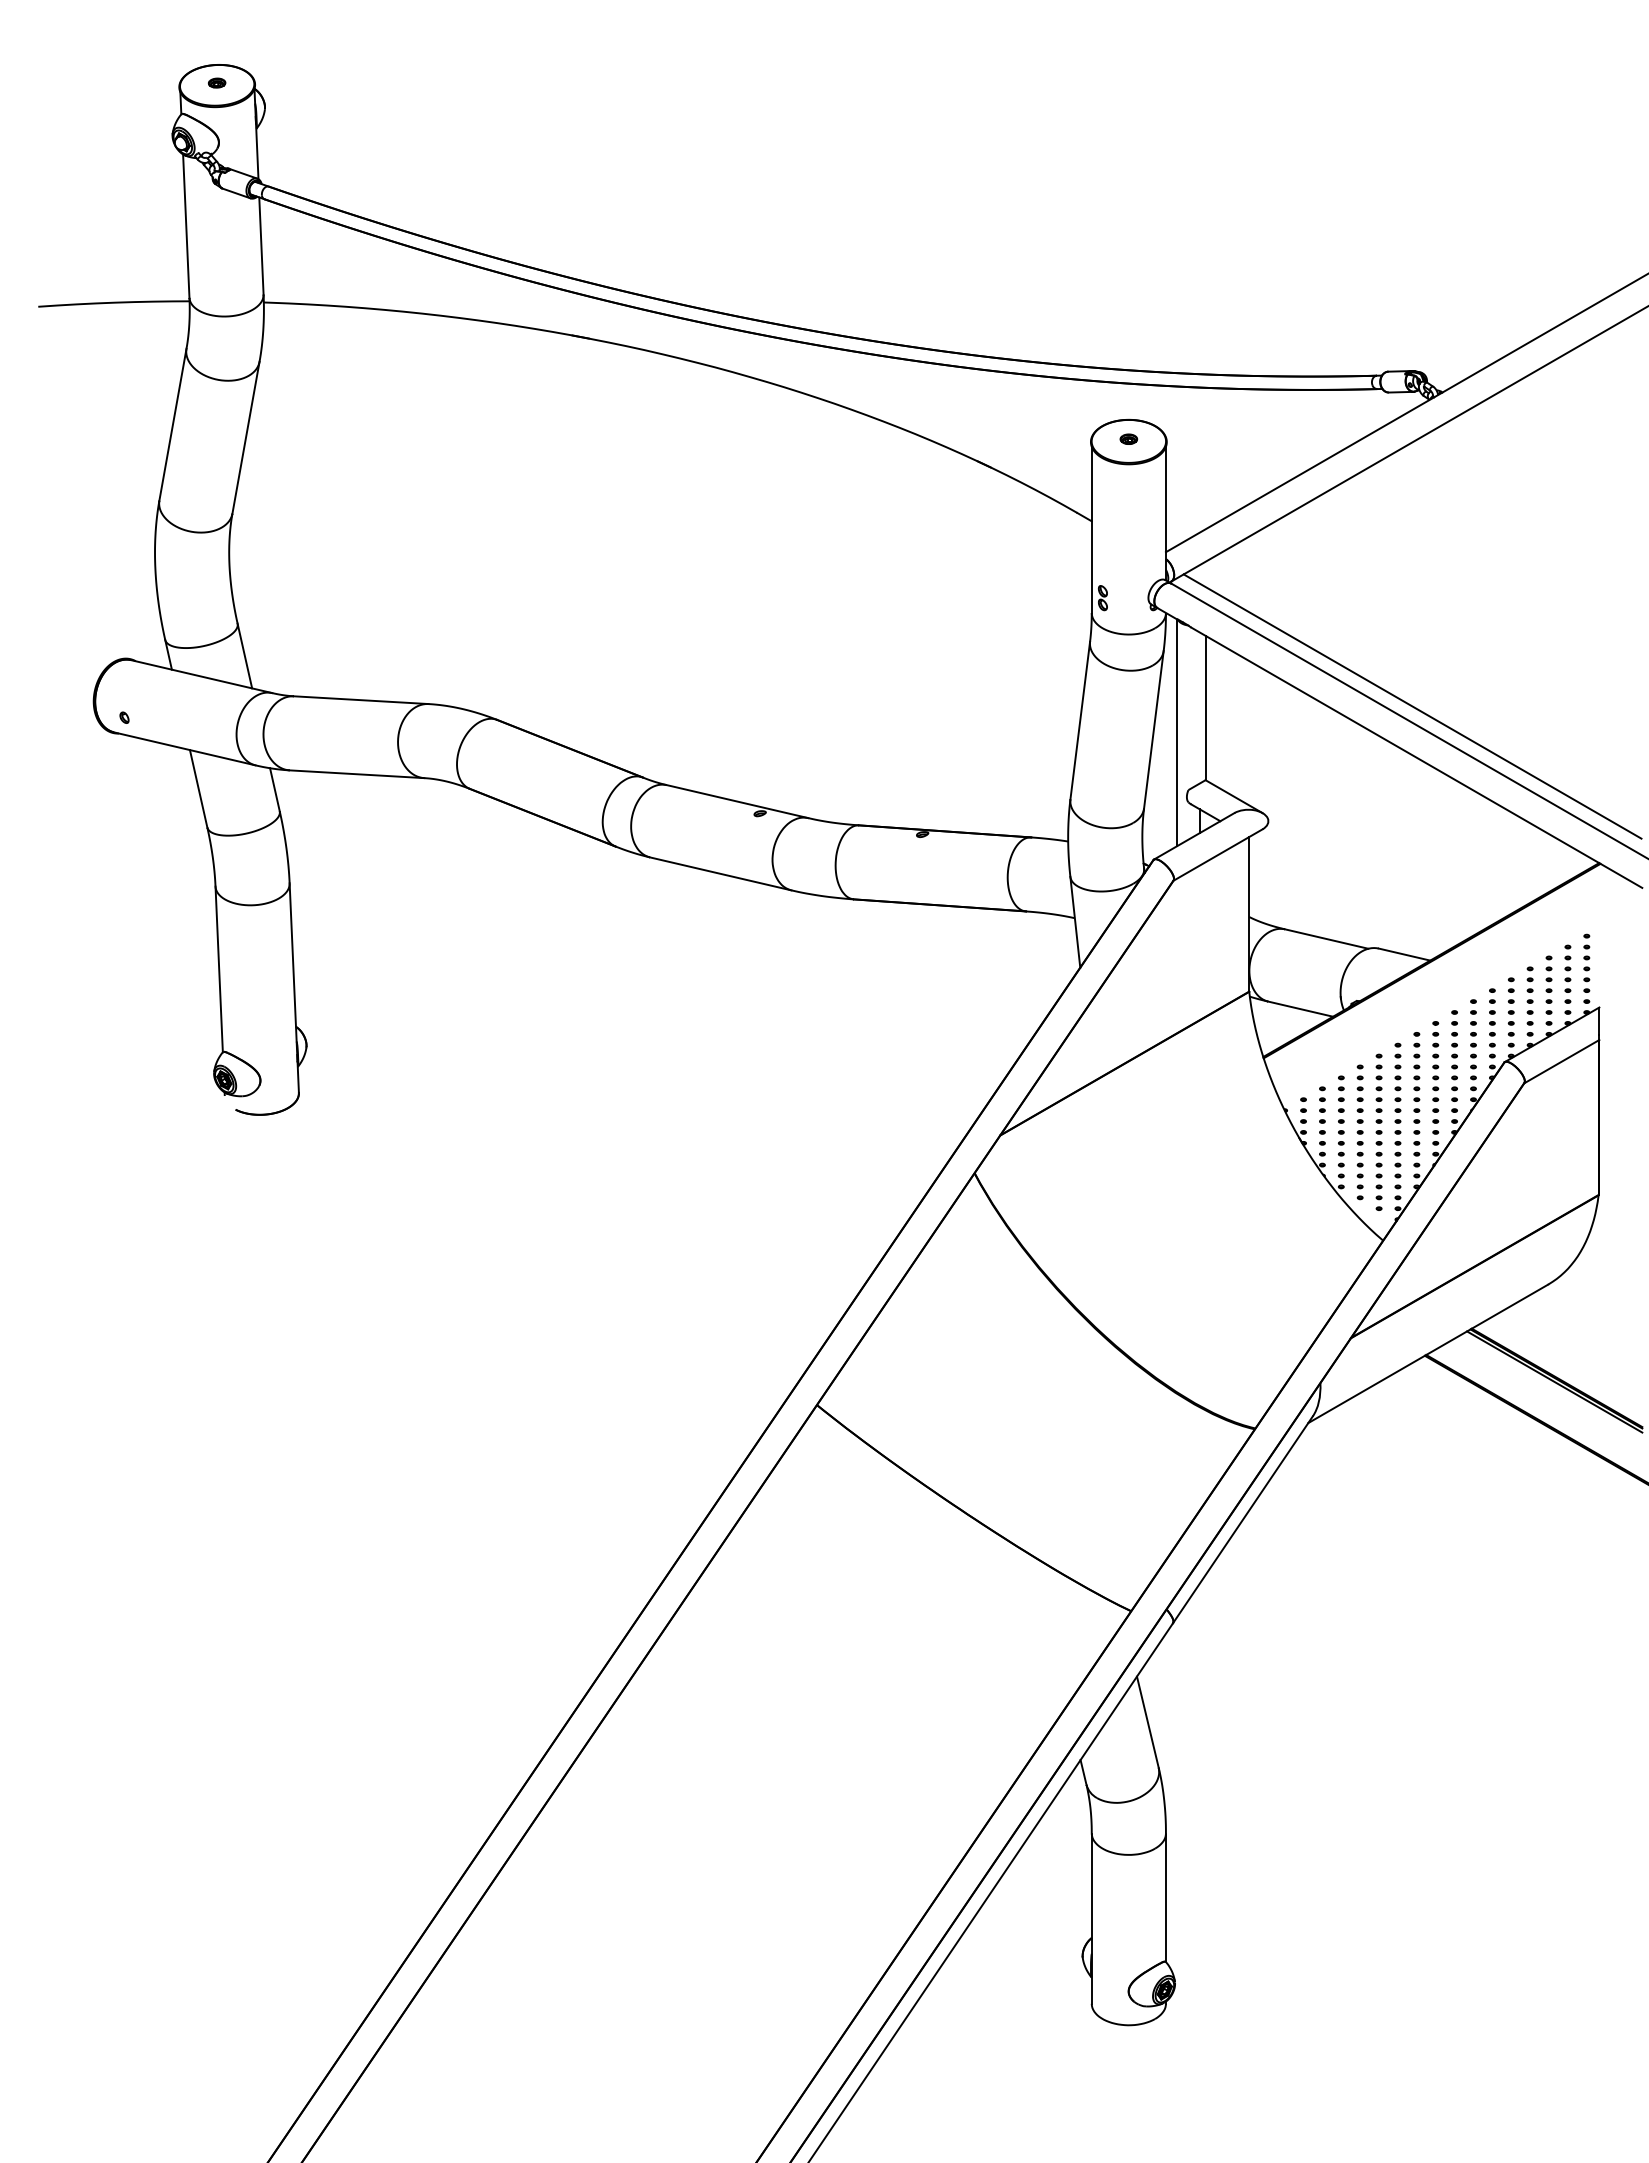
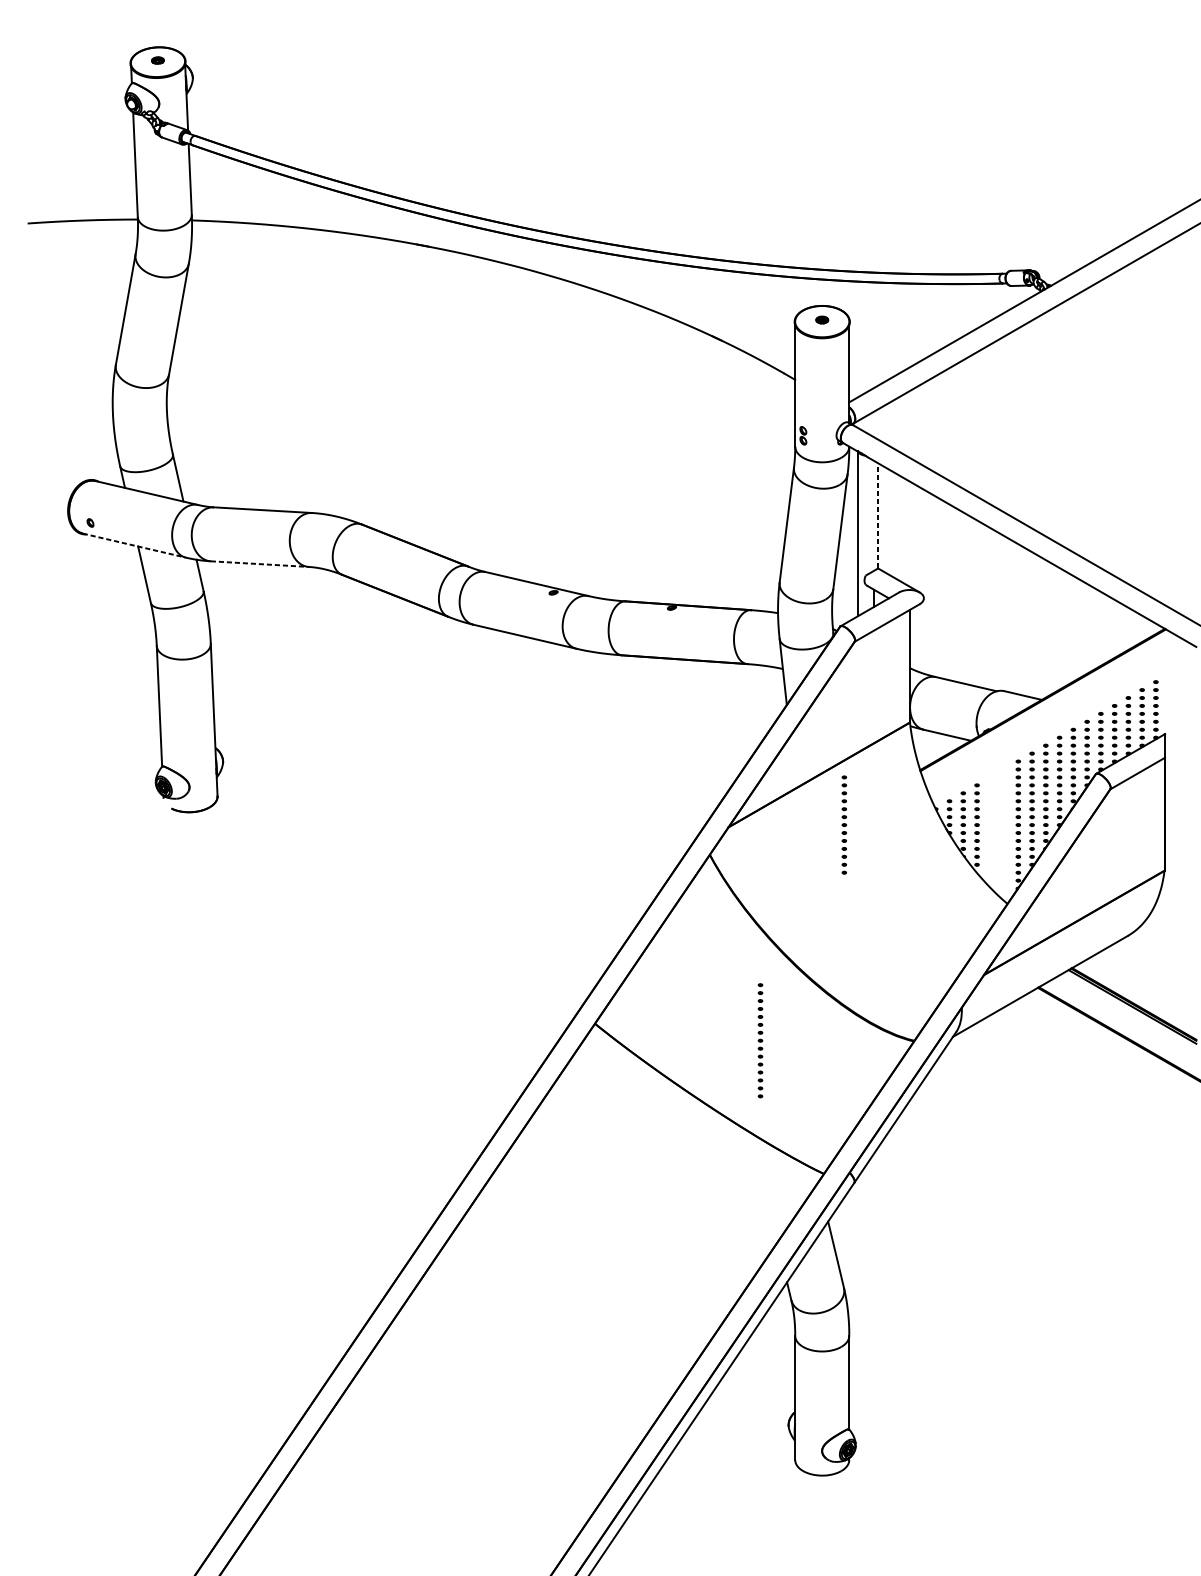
line: (1412, 706) -> (1028, 514), removed
line: (1205, 707) -> (878, 515), solid -> dashed
line: (184, 748) -> (134, 545), solid -> dashed
line: (357, 774) -> (260, 564), solid -> dashed
part: (1378, 1131) -> (760, 1040), moved
part: (1359, 1132) -> (843, 825), moved

